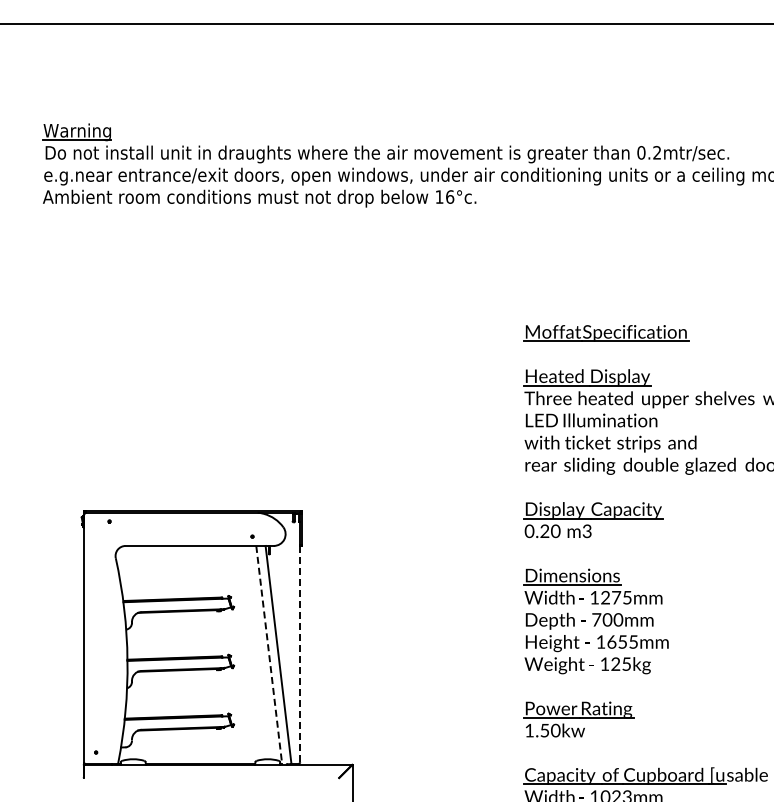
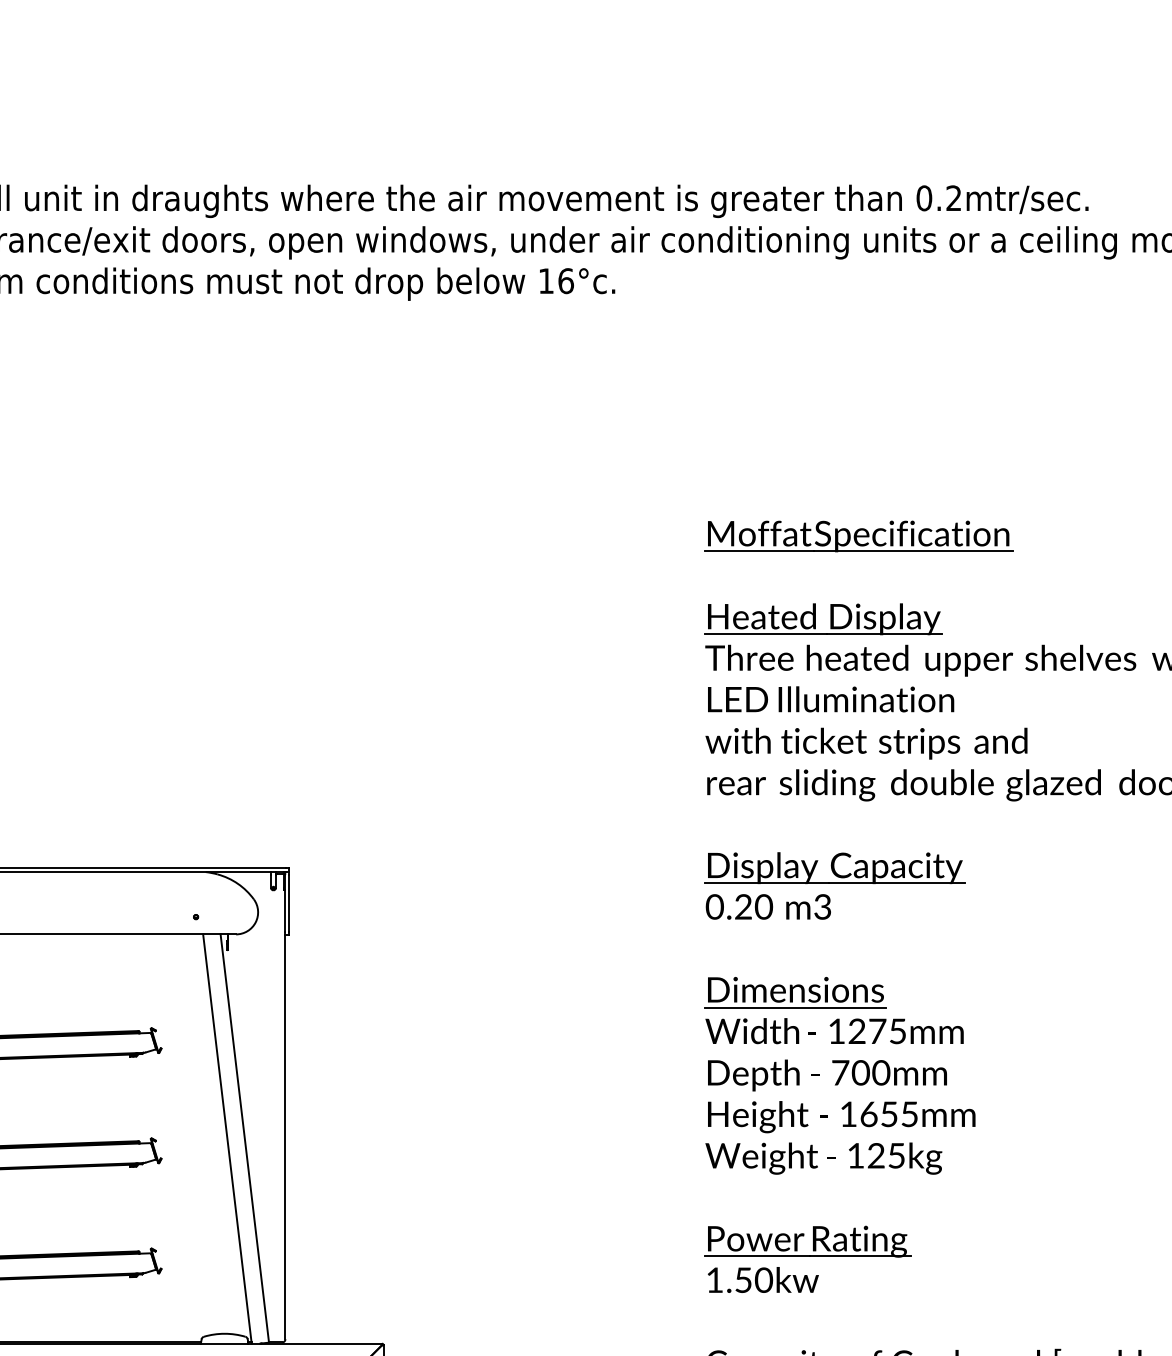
line: (300, 654) -> (285, 1137), dashed -> solid
line: (269, 655) -> (227, 1139), dashed -> solid

